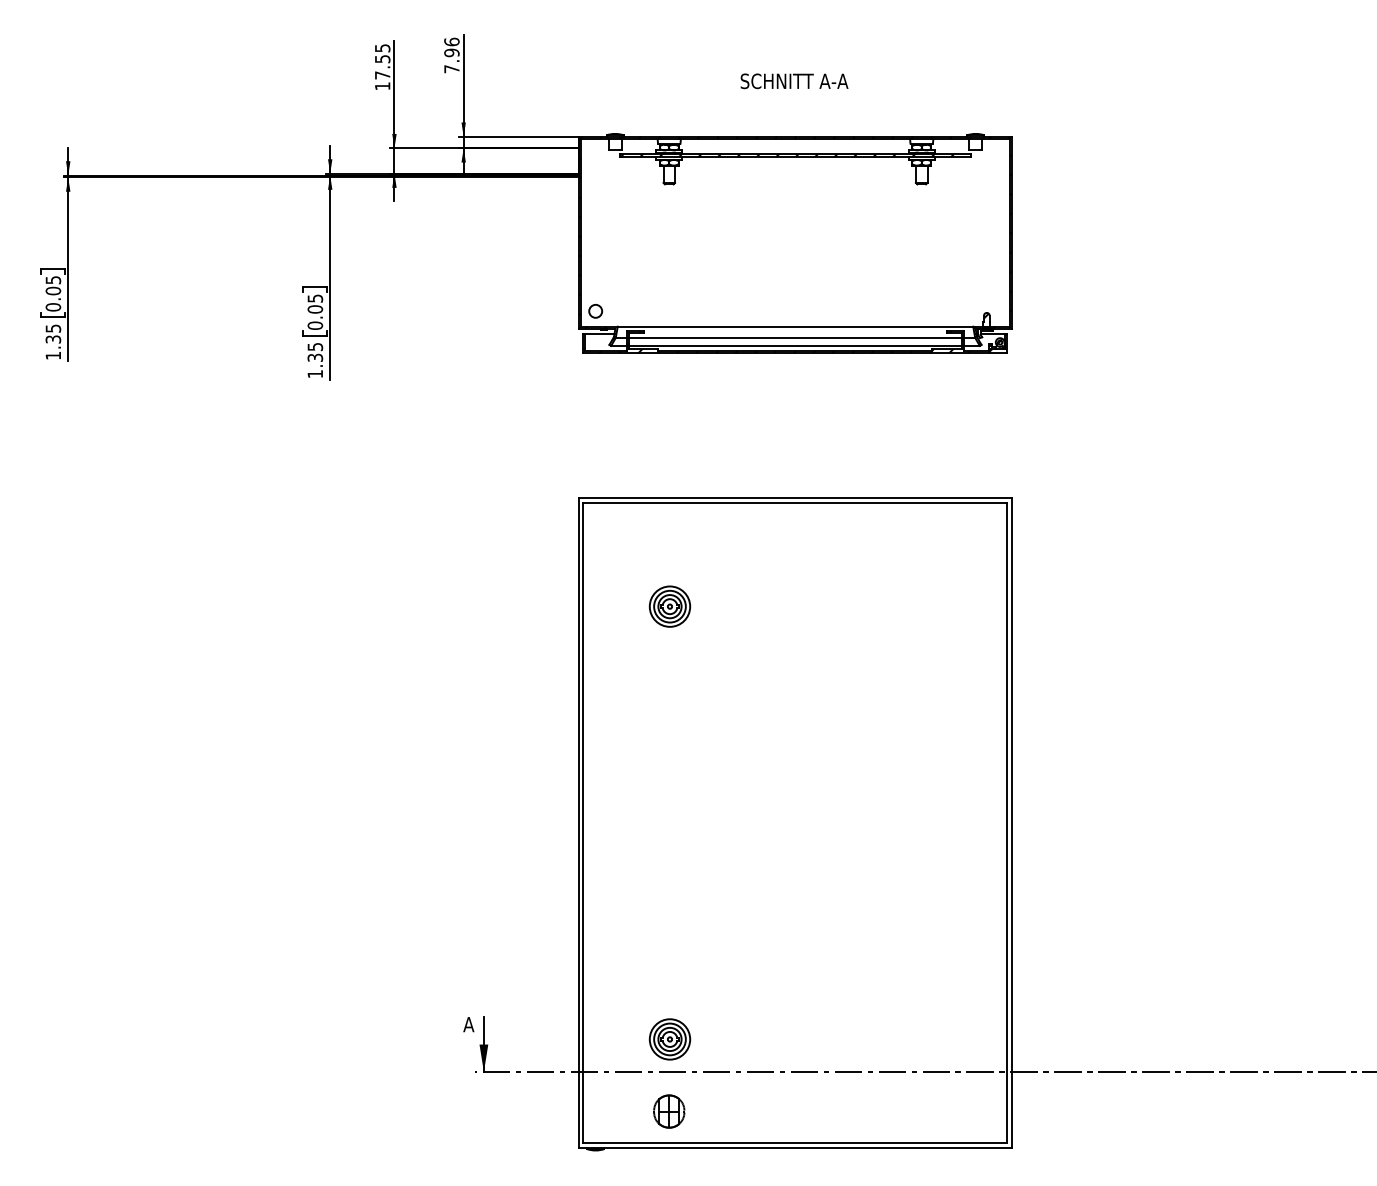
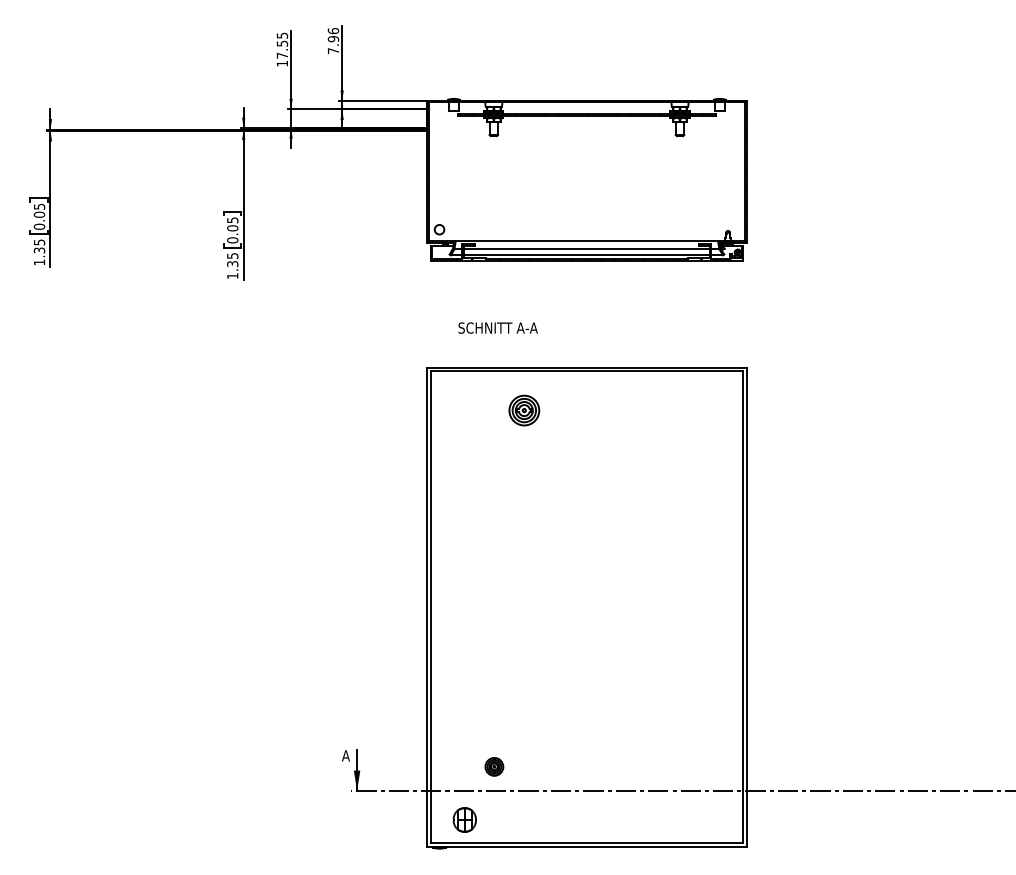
text: (793, 80) -> (497, 327), moved
part: (670, 606) -> (524, 410), moved
part: (670, 1039) -> (494, 766), size x0.6
part: (668, 1110) -> (464, 819), moved

